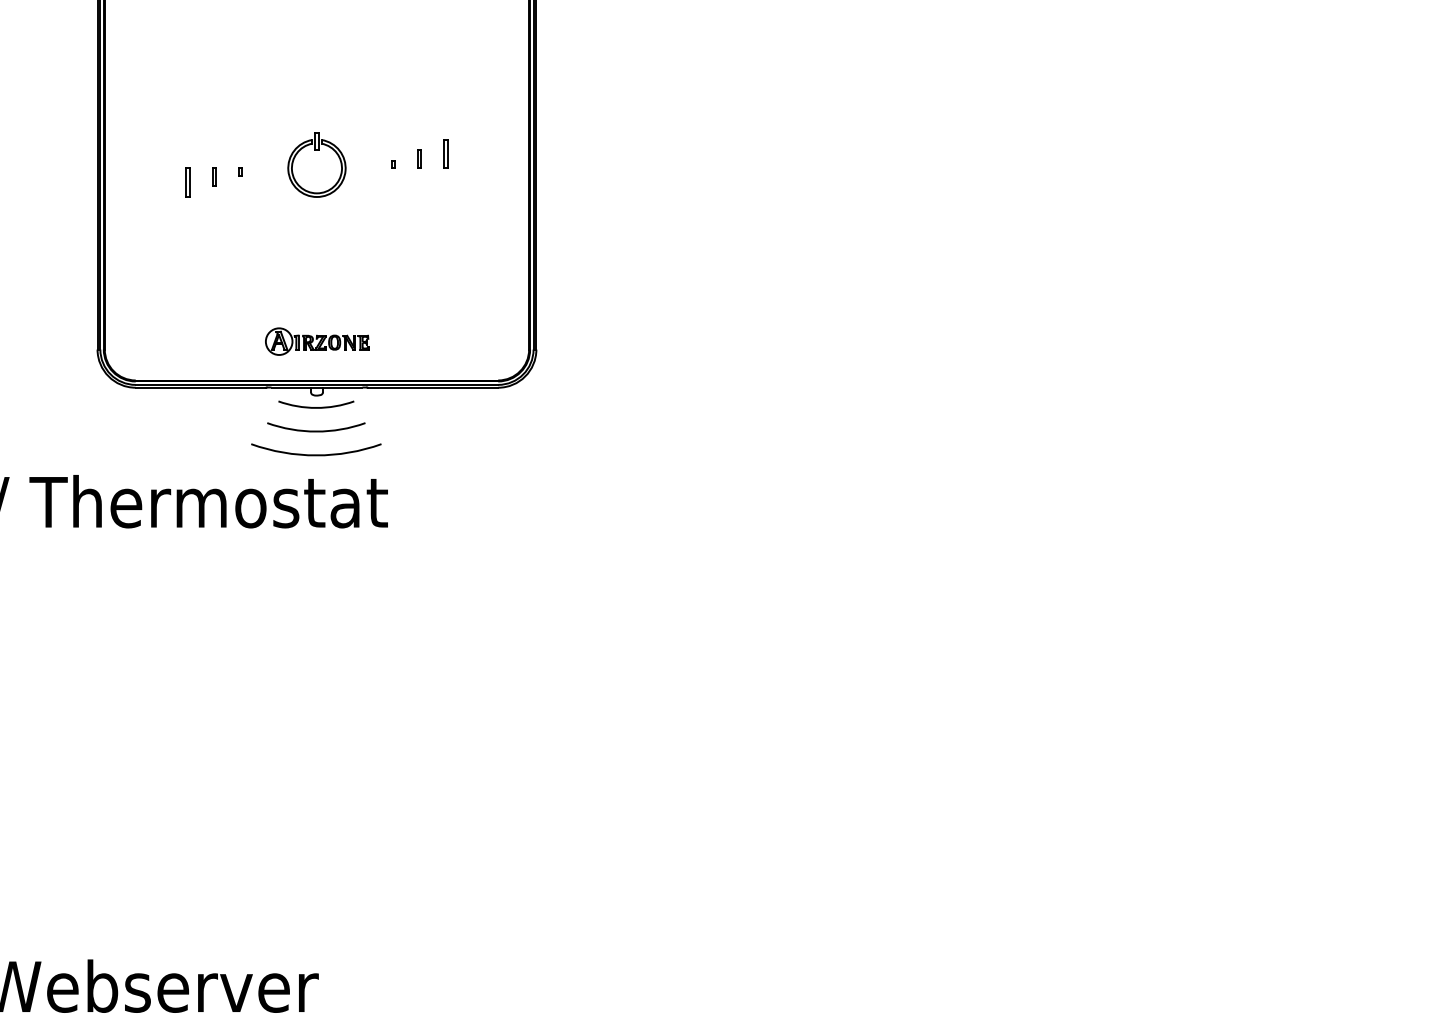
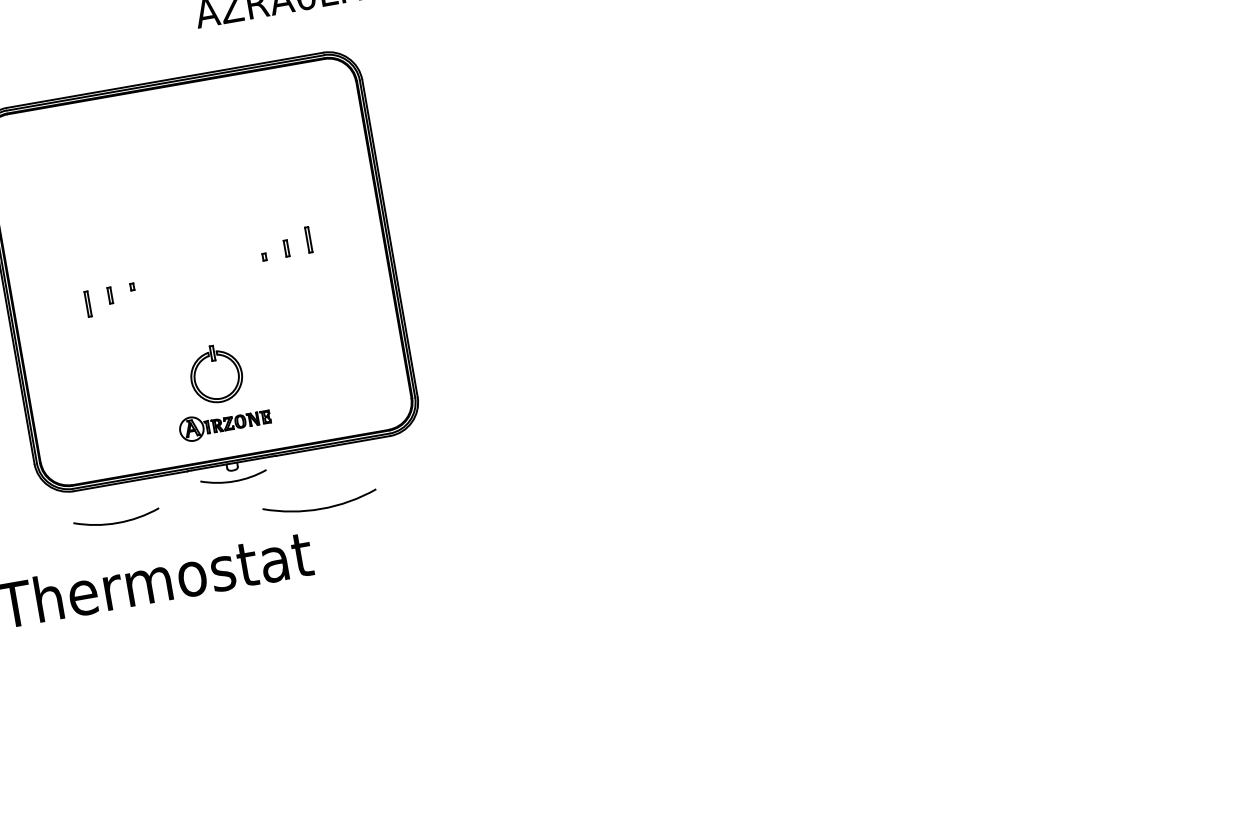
part: (316, 150) -> (213, 361), moved
arc: (316, 430) -> (117, 522), moved
arc: (316, 454) -> (321, 508), moved

